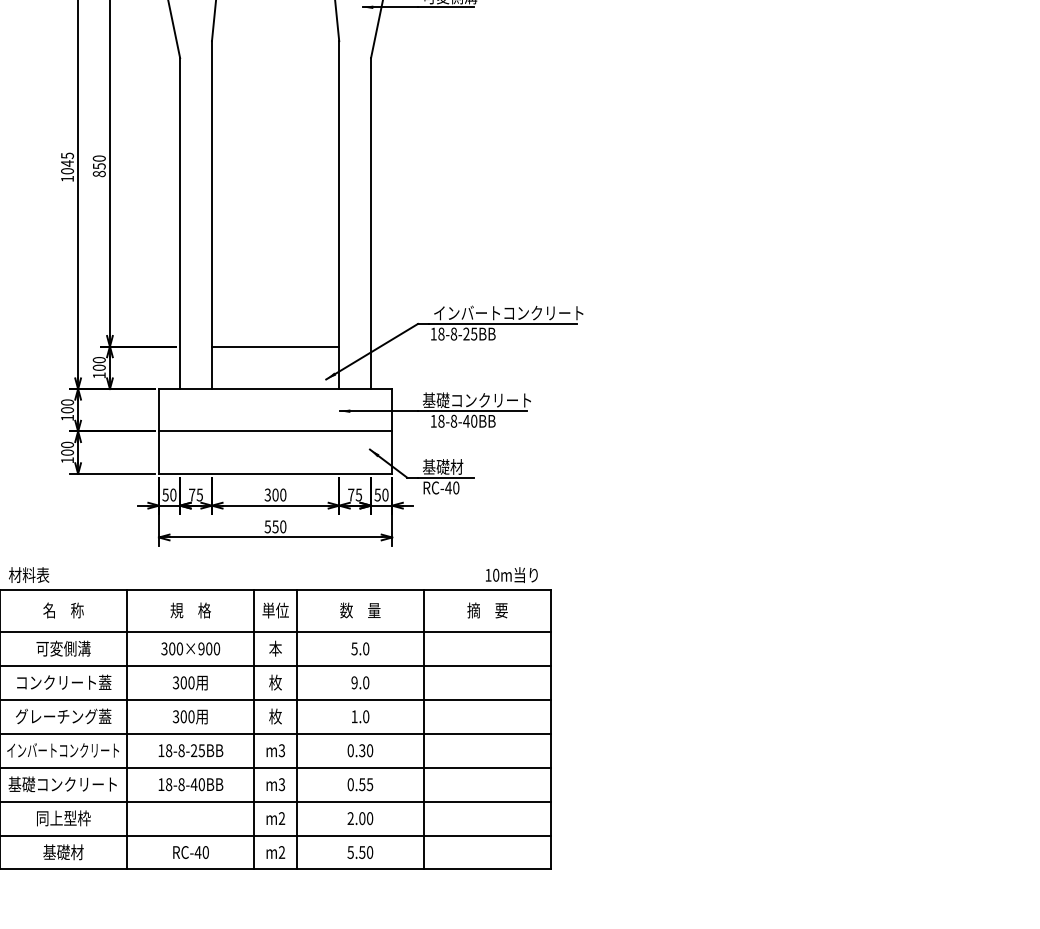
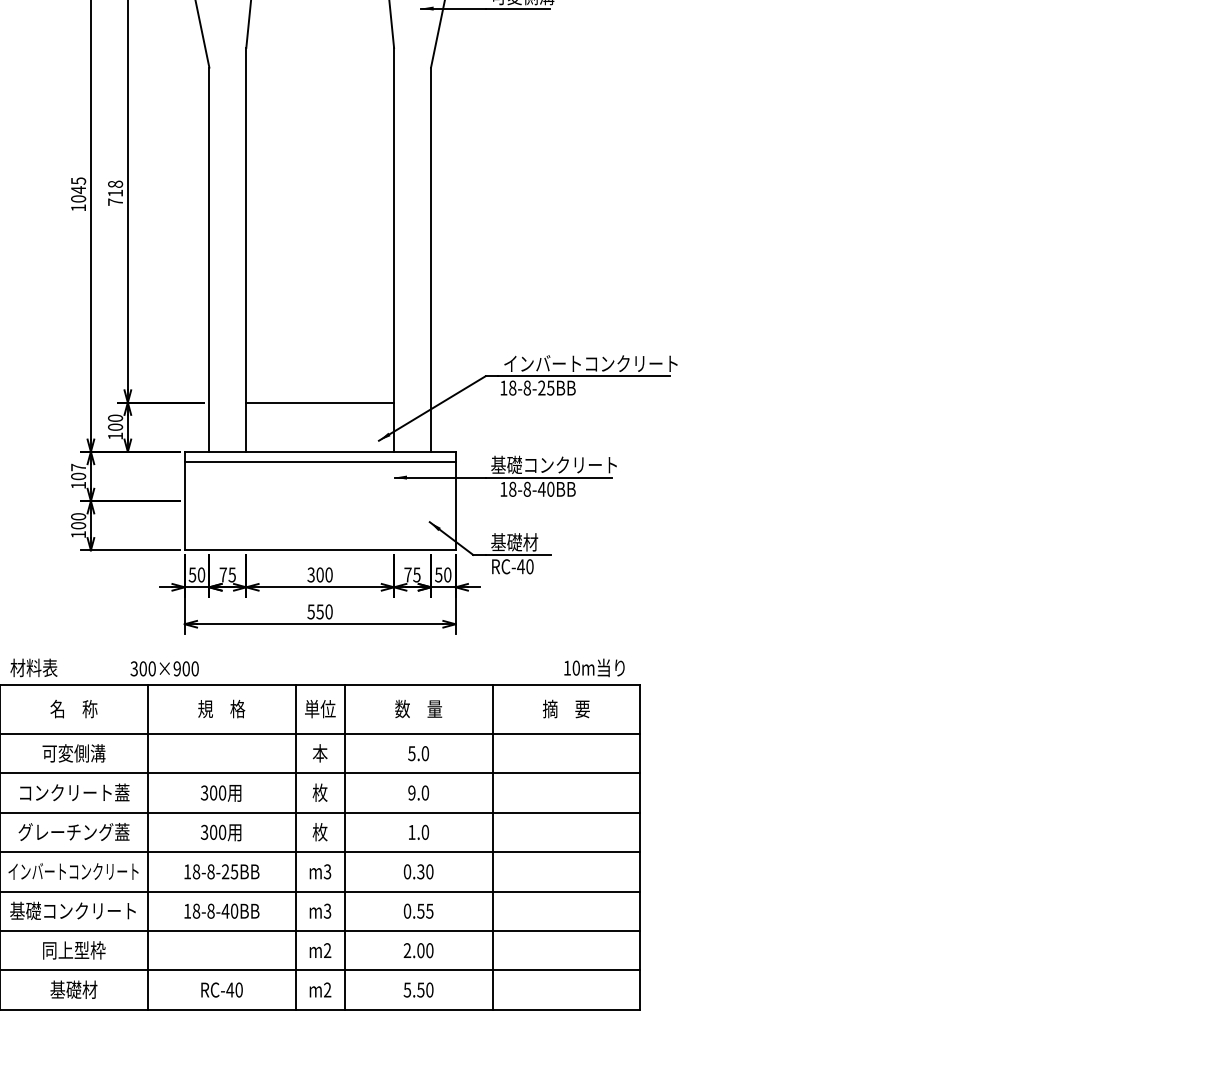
text: (98, 166) -> (114, 193), 850 -> 718
text: (67, 402) -> (78, 467), 100 -> 107
line: (275, 431) -> (320, 461), moved
text: (190, 648) -> (164, 668), moved

